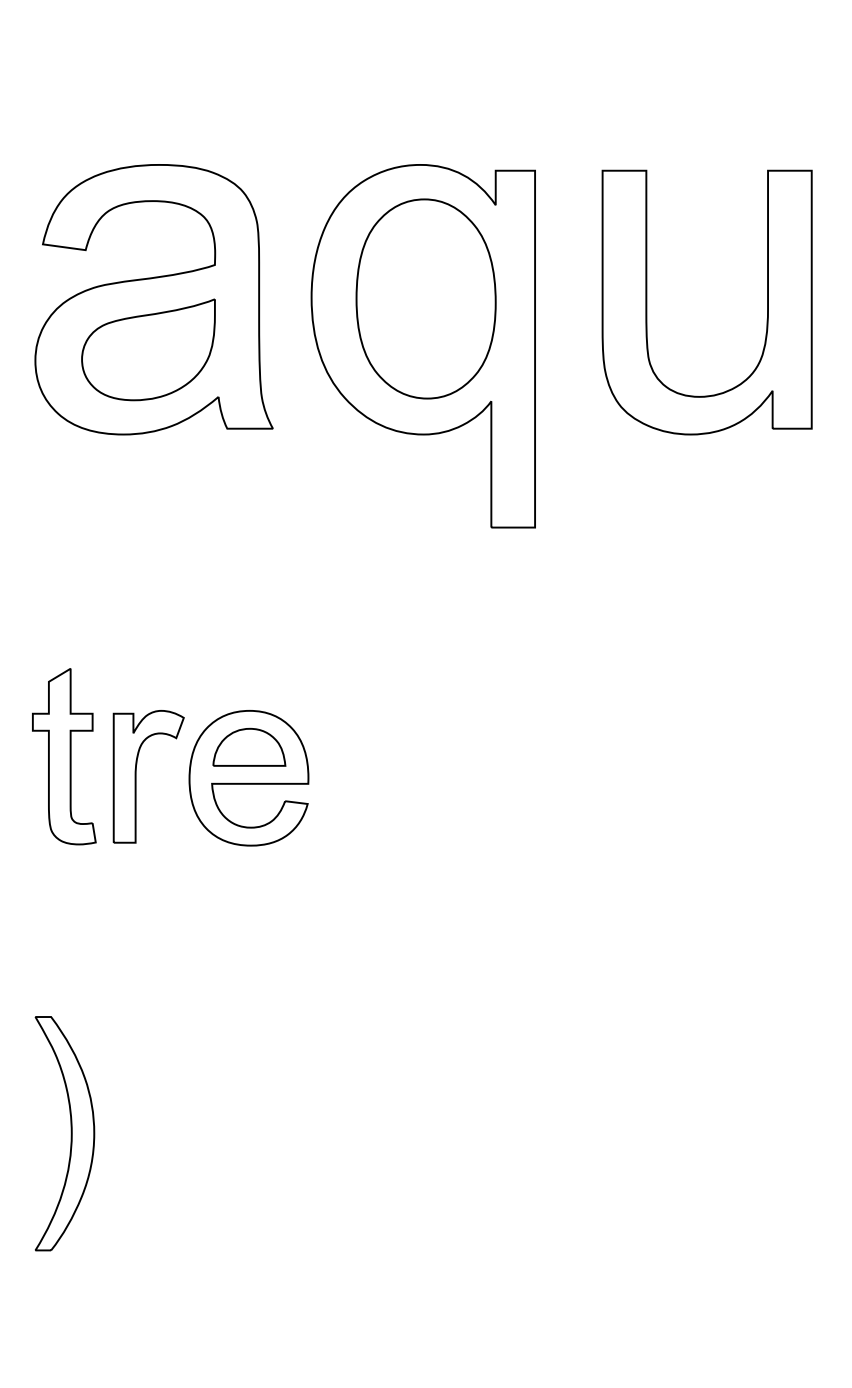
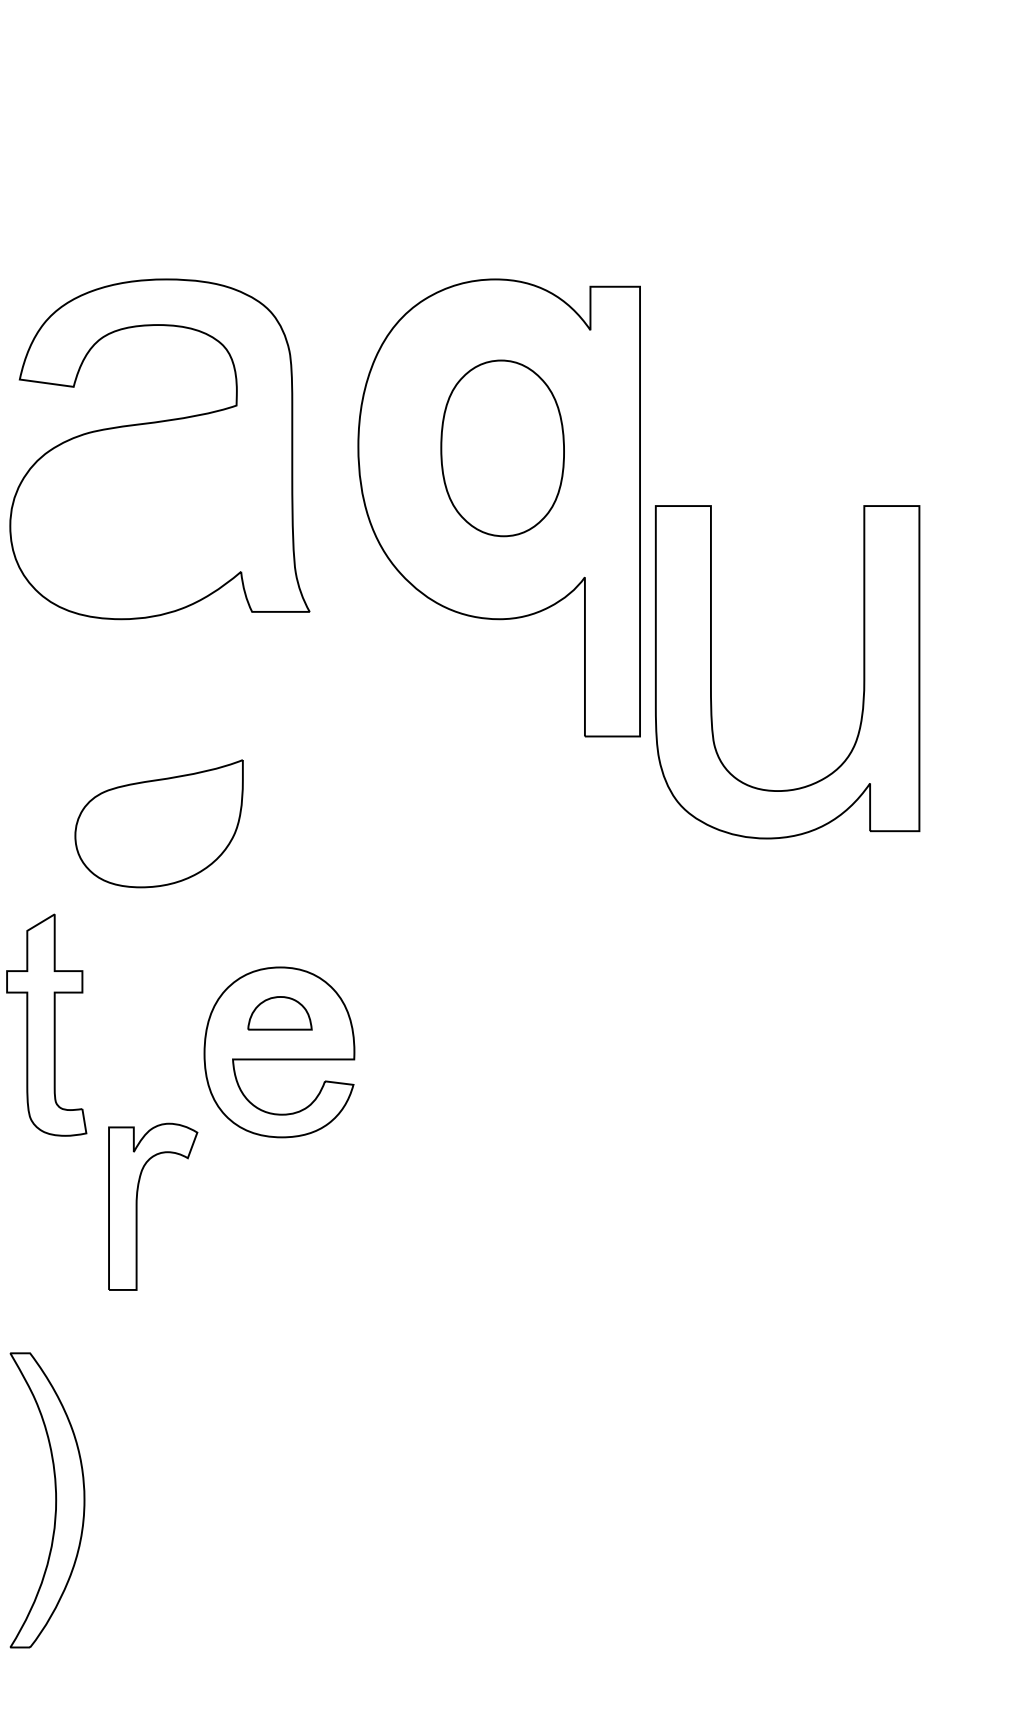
part: (425, 298) -> (501, 447), size x0.7
part: (647, 302) -> (712, 672), moved
part: (148, 349) -> (159, 823), moved
part: (249, 746) -> (280, 1012), size x0.7
part: (136, 776) -> (137, 1206), moved

